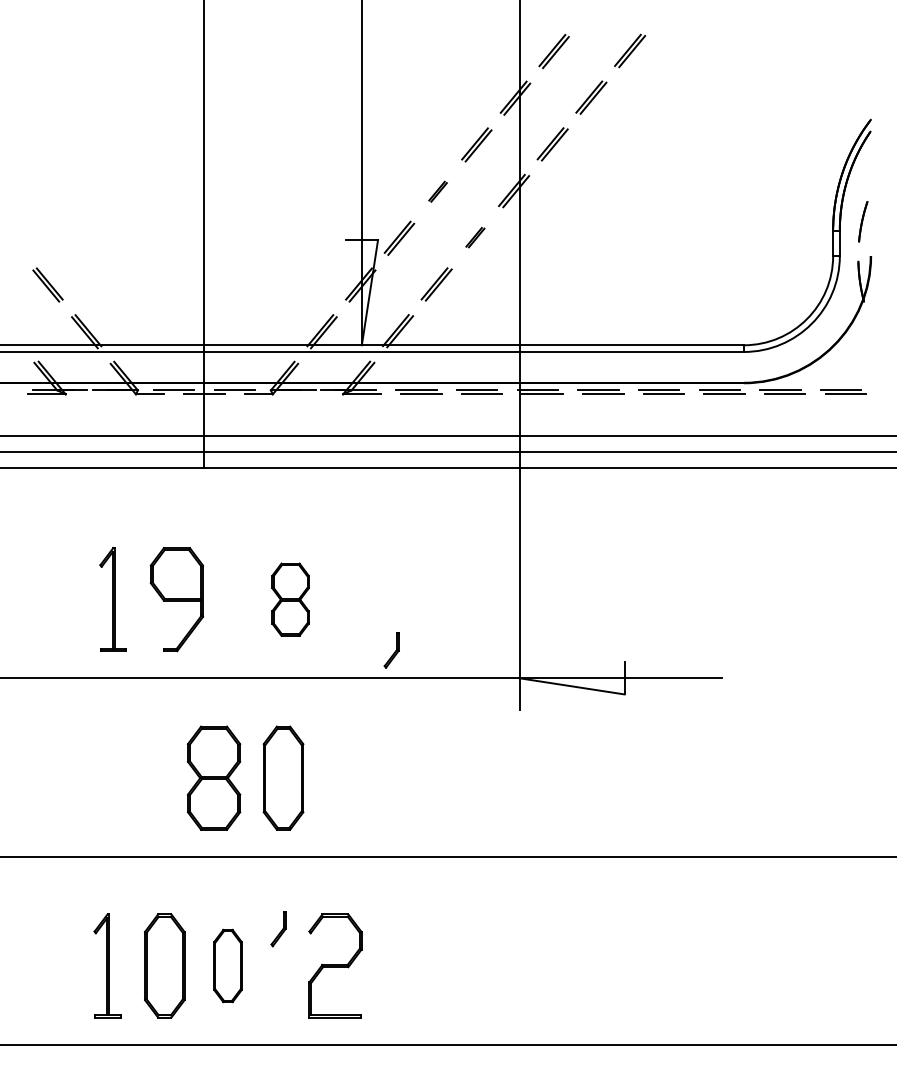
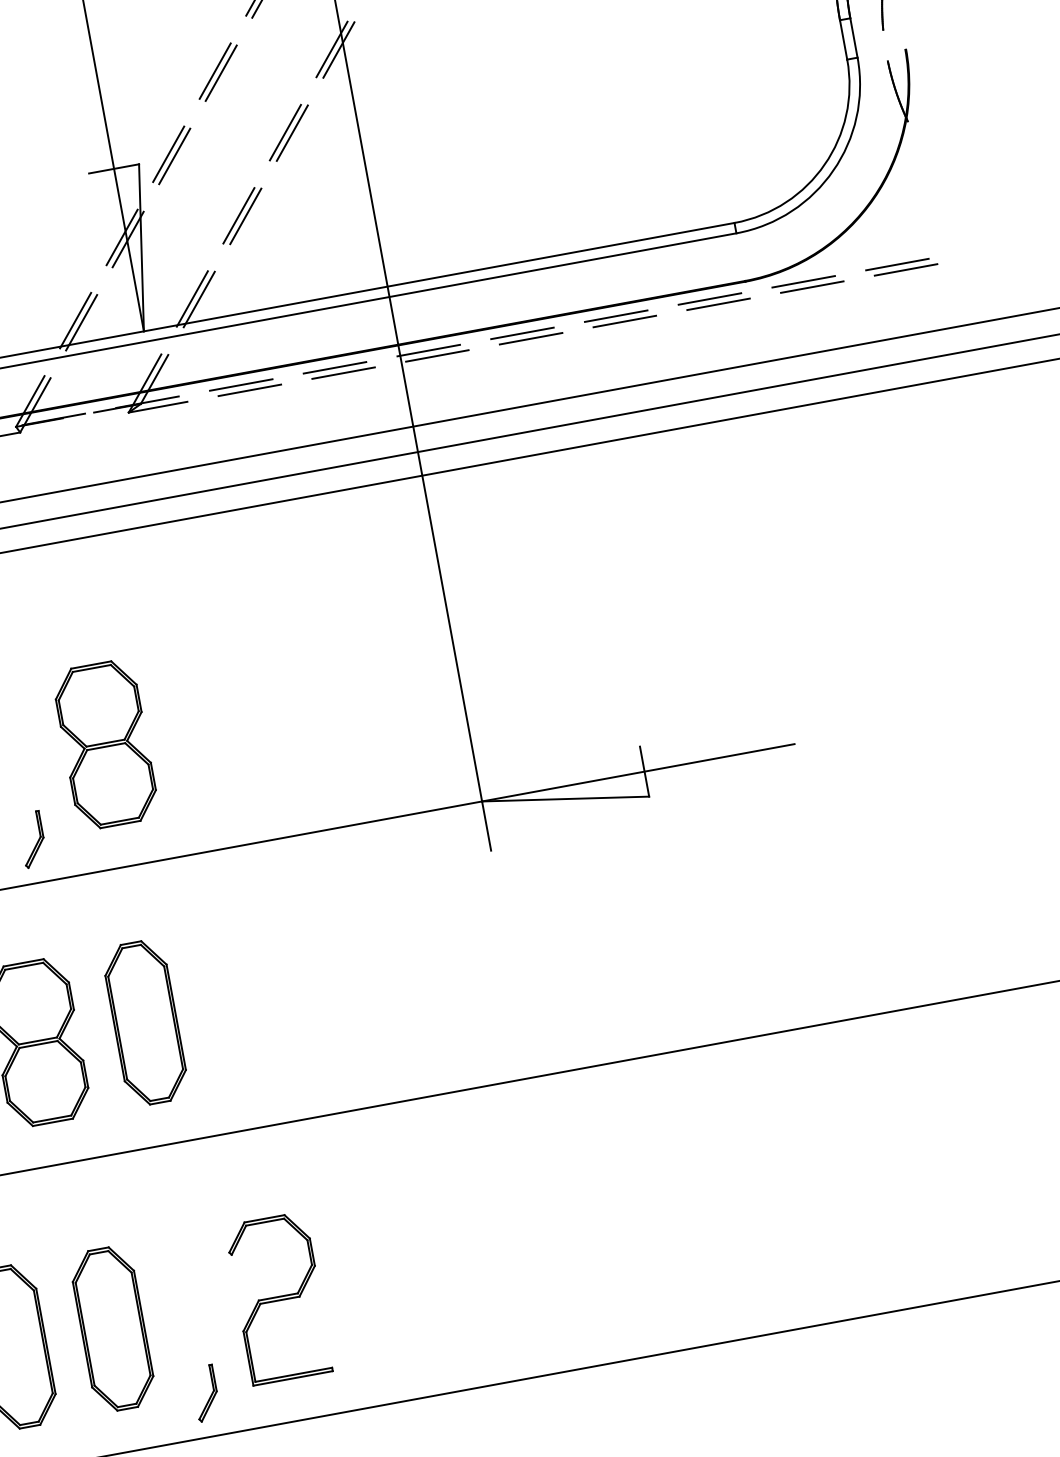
part: (437, 191) -> (217, 72), size x1.67
part: (475, 237) -> (289, 132), size x1.67
part: (290, 599) -> (105, 744), size x1.43
part: (391, 650) -> (32, 839), moved
part: (278, 929) -> (205, 1394), moved
part: (227, 965) -> (112, 1328), size x1.43

